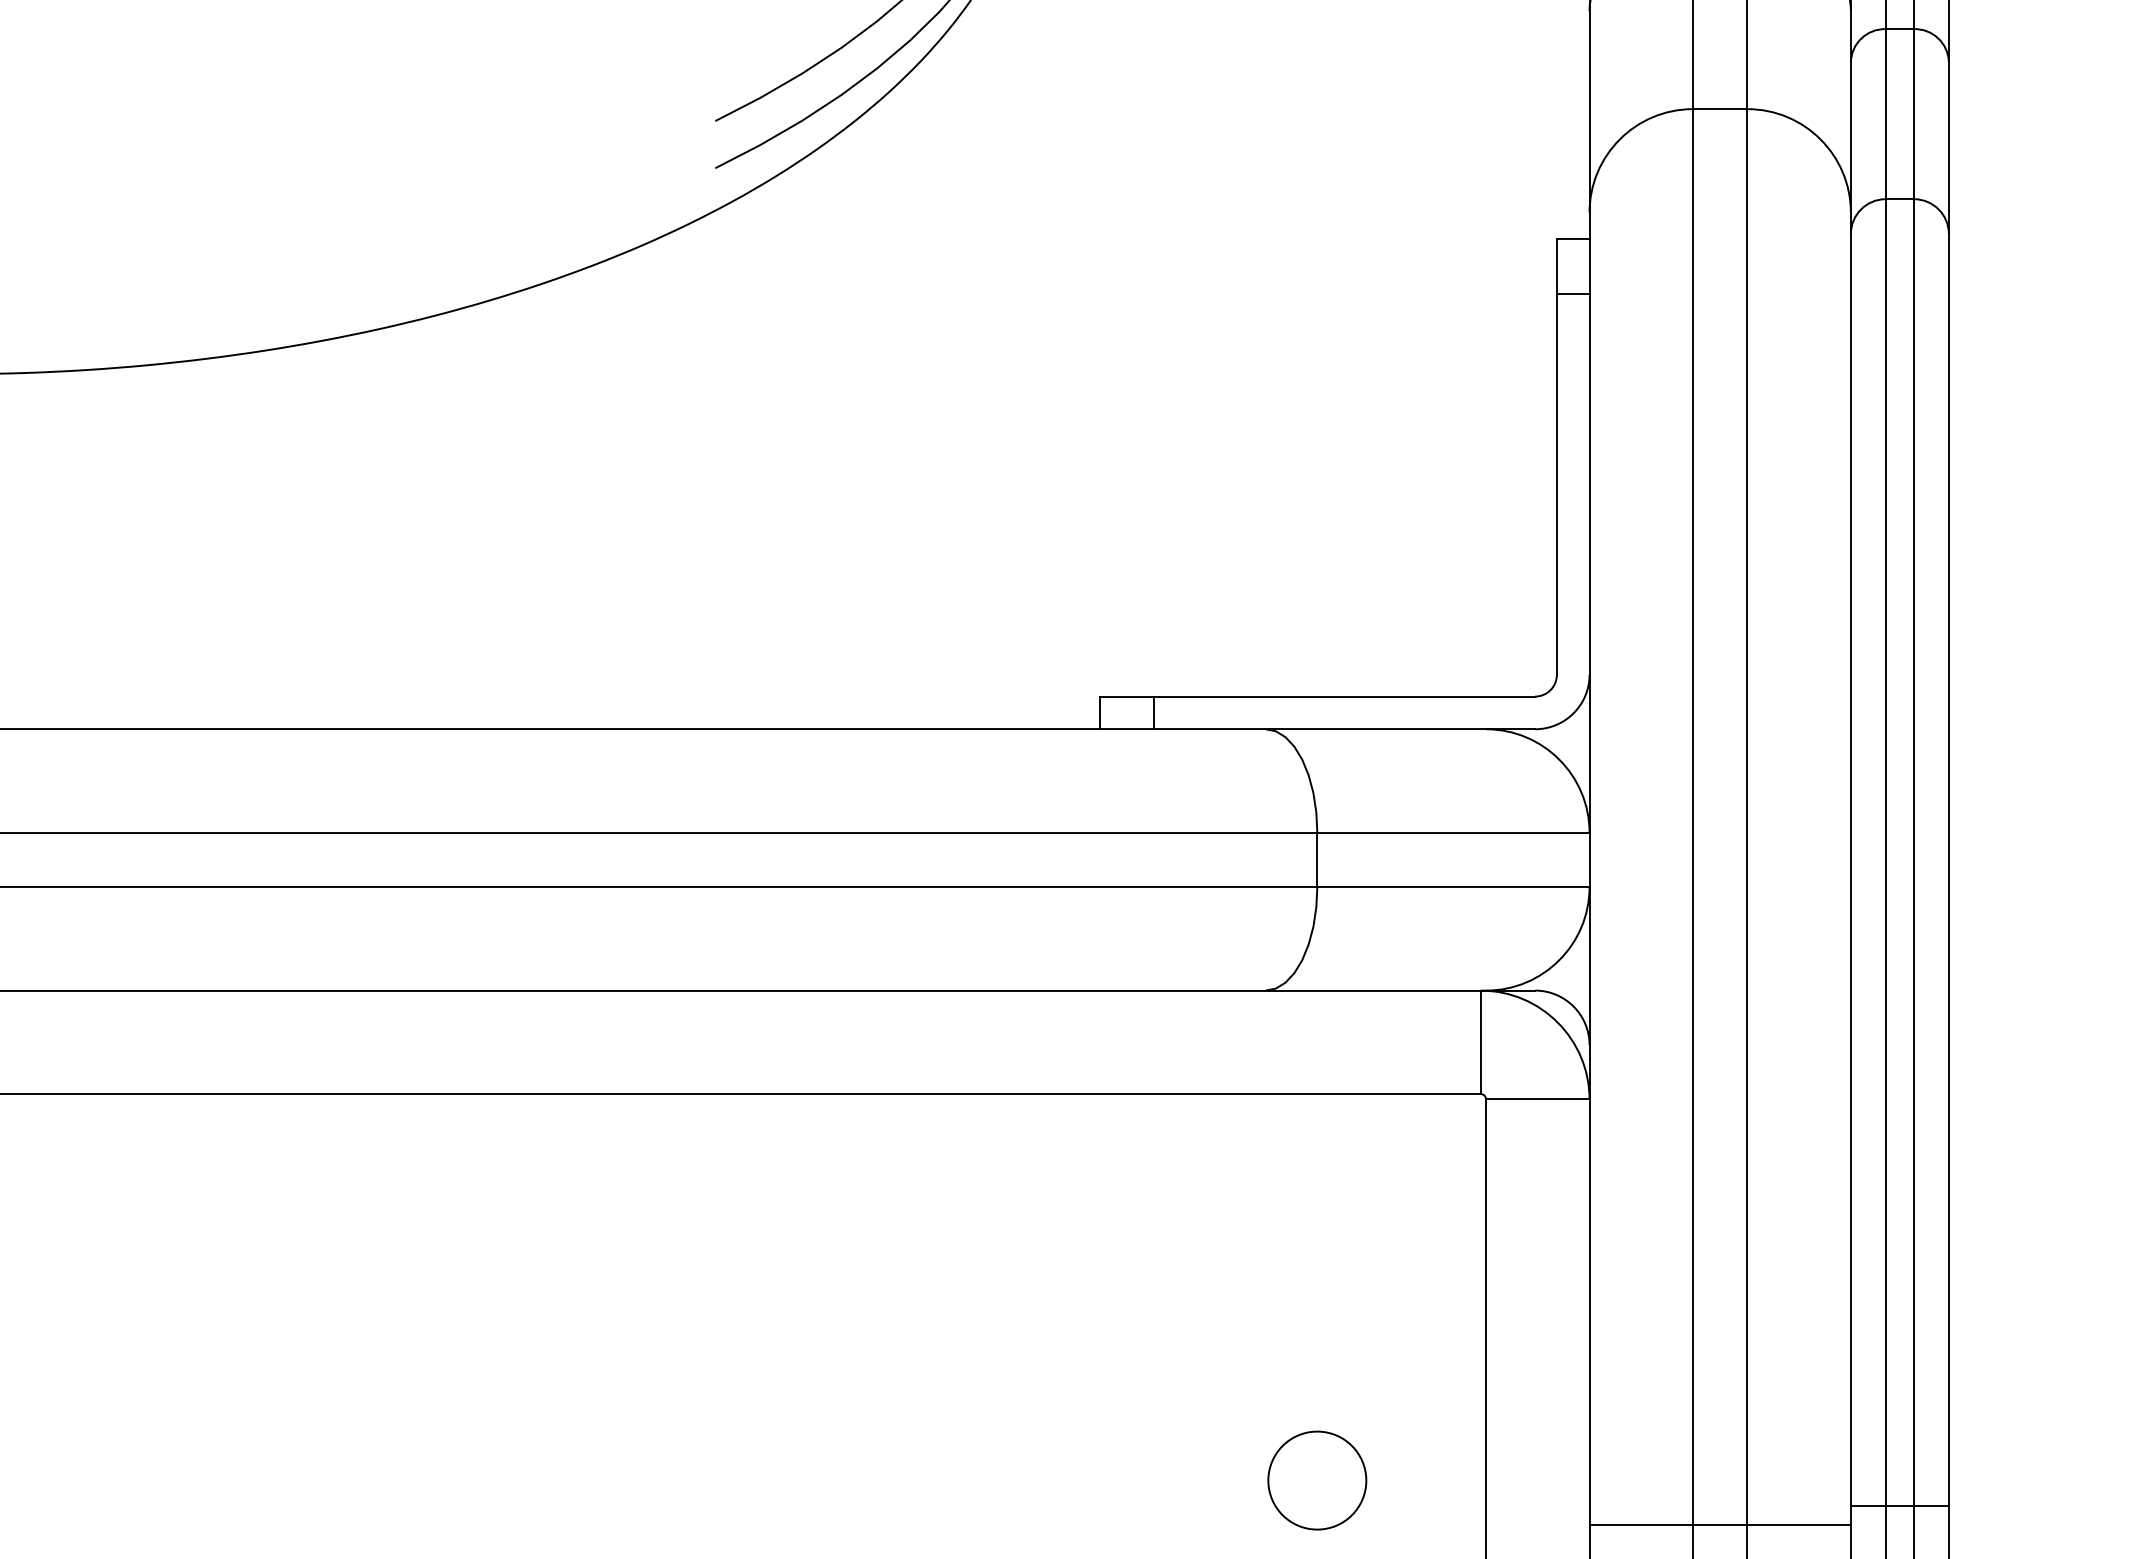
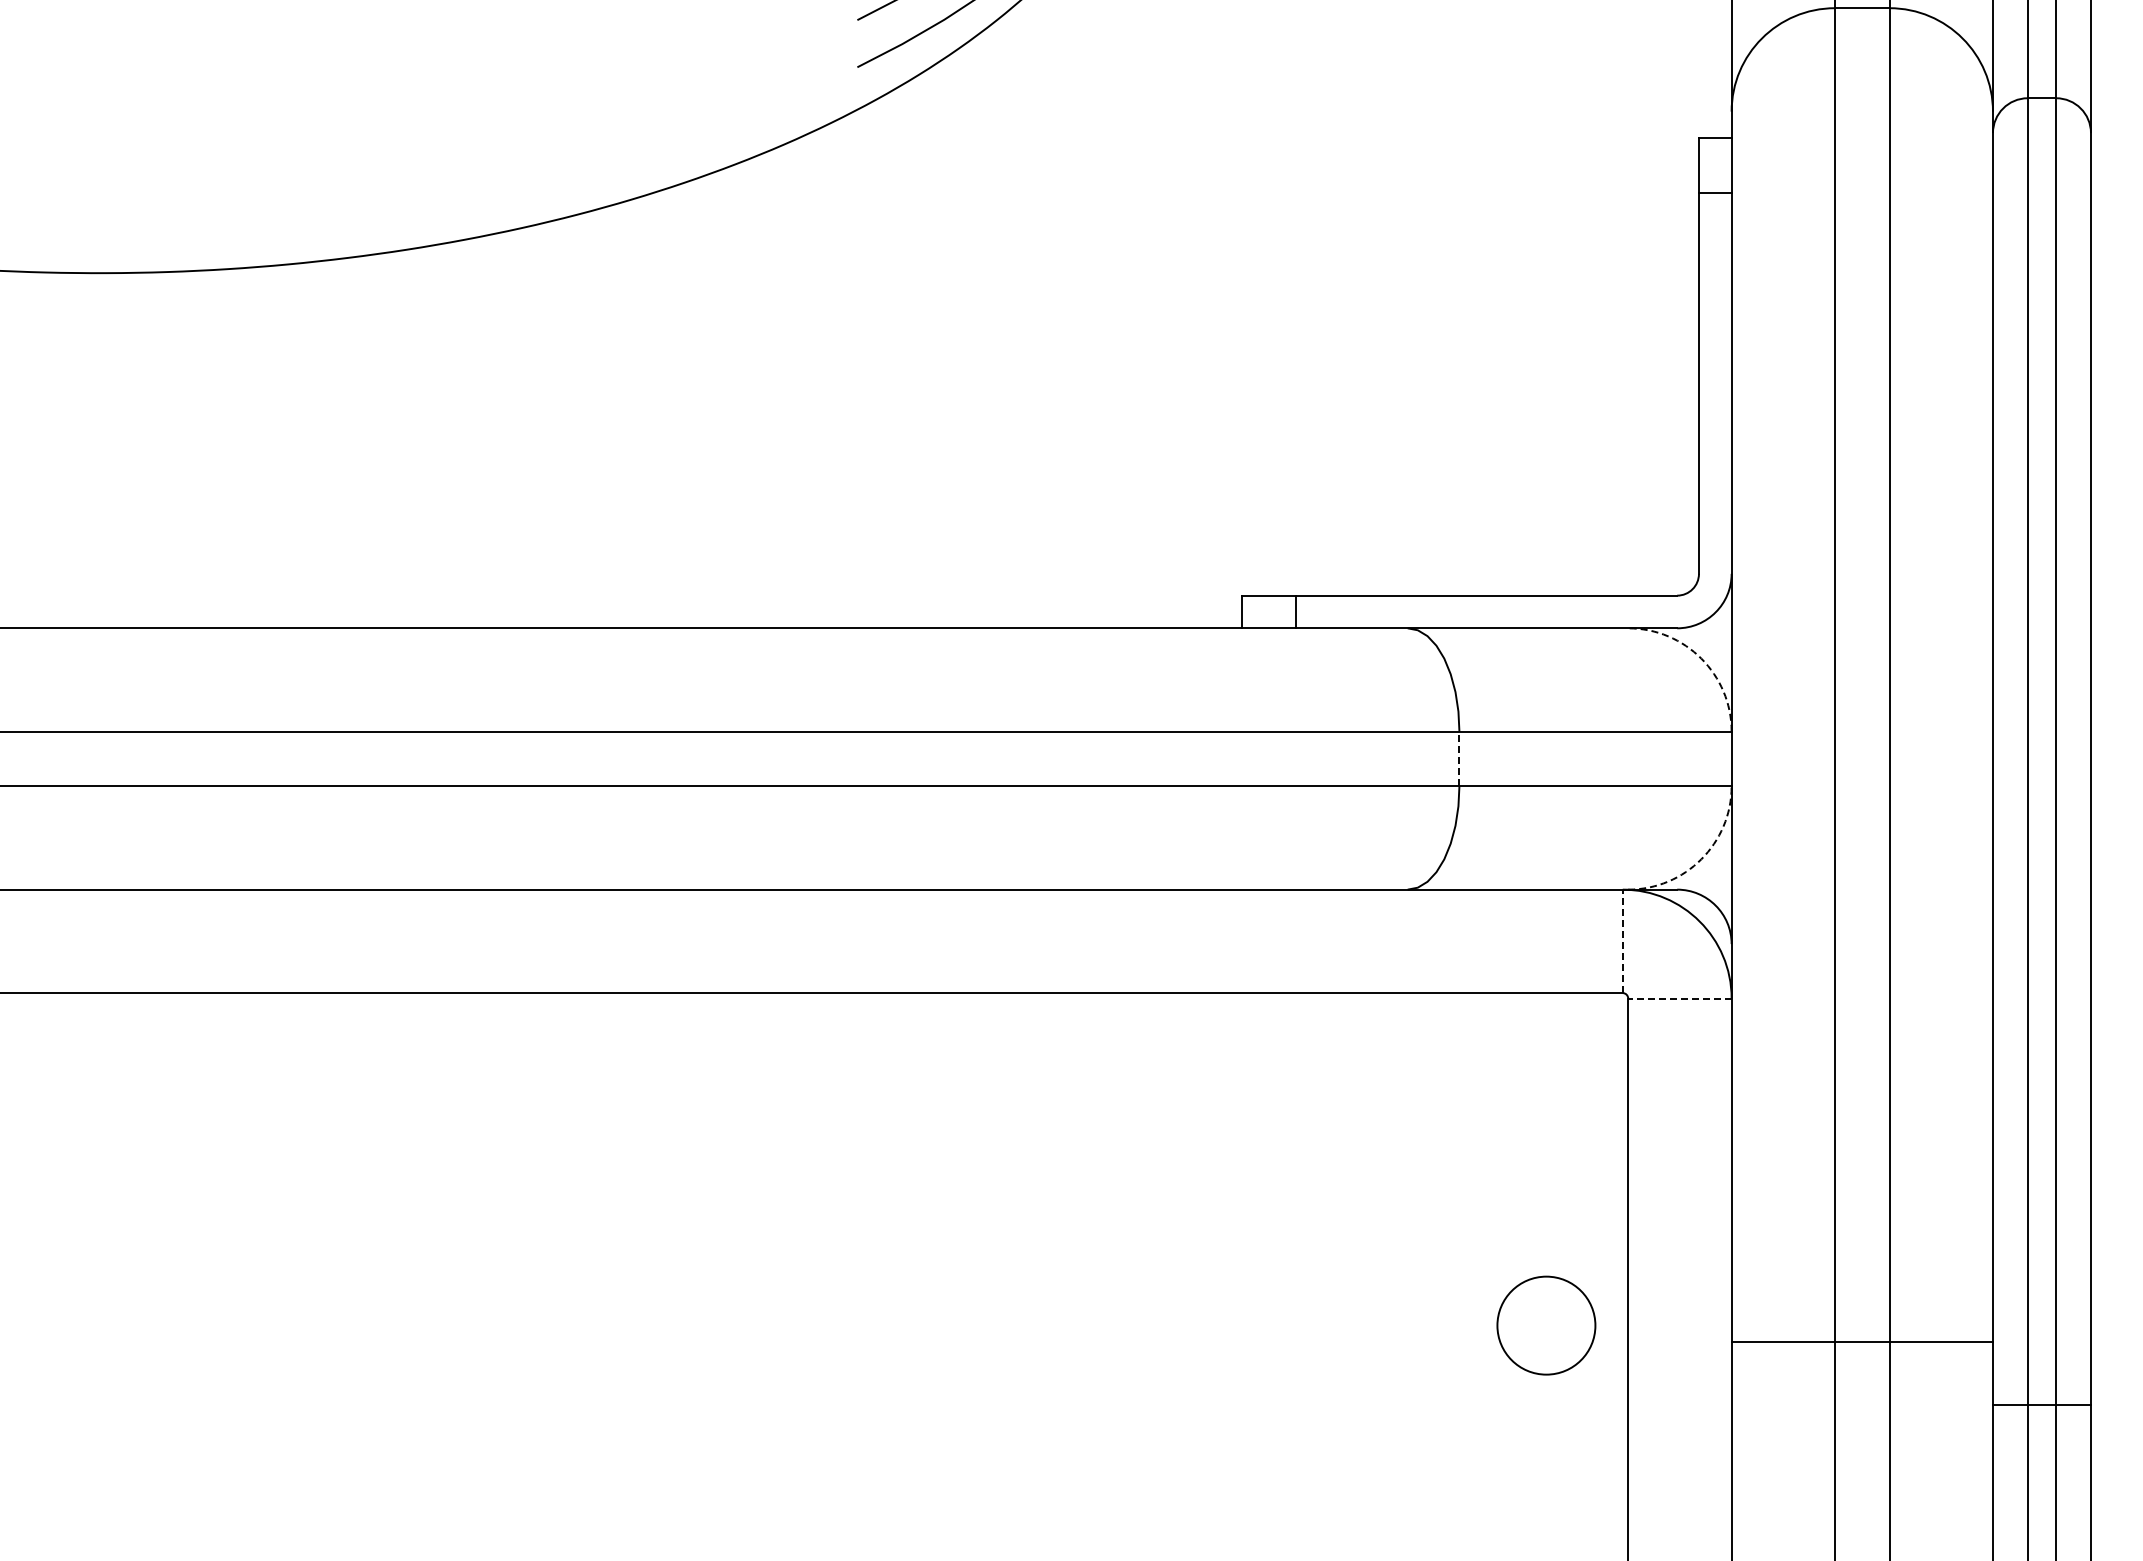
arc: (1559, 759) -> (1701, 658), solid -> dashed
line: (1317, 859) -> (1459, 758), solid -> dashed
arc: (1559, 960) -> (1701, 859), solid -> dashed
line: (1480, 1042) -> (1622, 941), solid -> dashed
line: (1537, 1099) -> (1679, 998), solid -> dashed
circle: (1317, 1480) -> (1546, 1325), moved
line: (1719, 1524) -> (1861, 1341), moved

